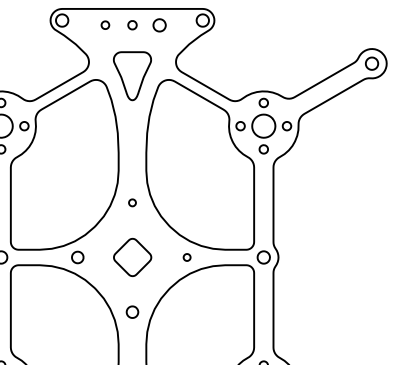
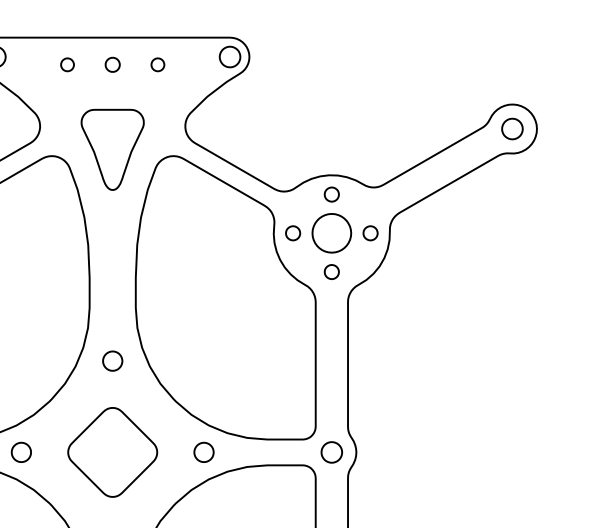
part: (159, 24) -> (157, 63), size x0.62
part: (132, 202) -> (112, 360), size x1.67
part: (132, 257) -> (112, 452), size x1.43
part: (186, 257) -> (202, 452), size x1.67

